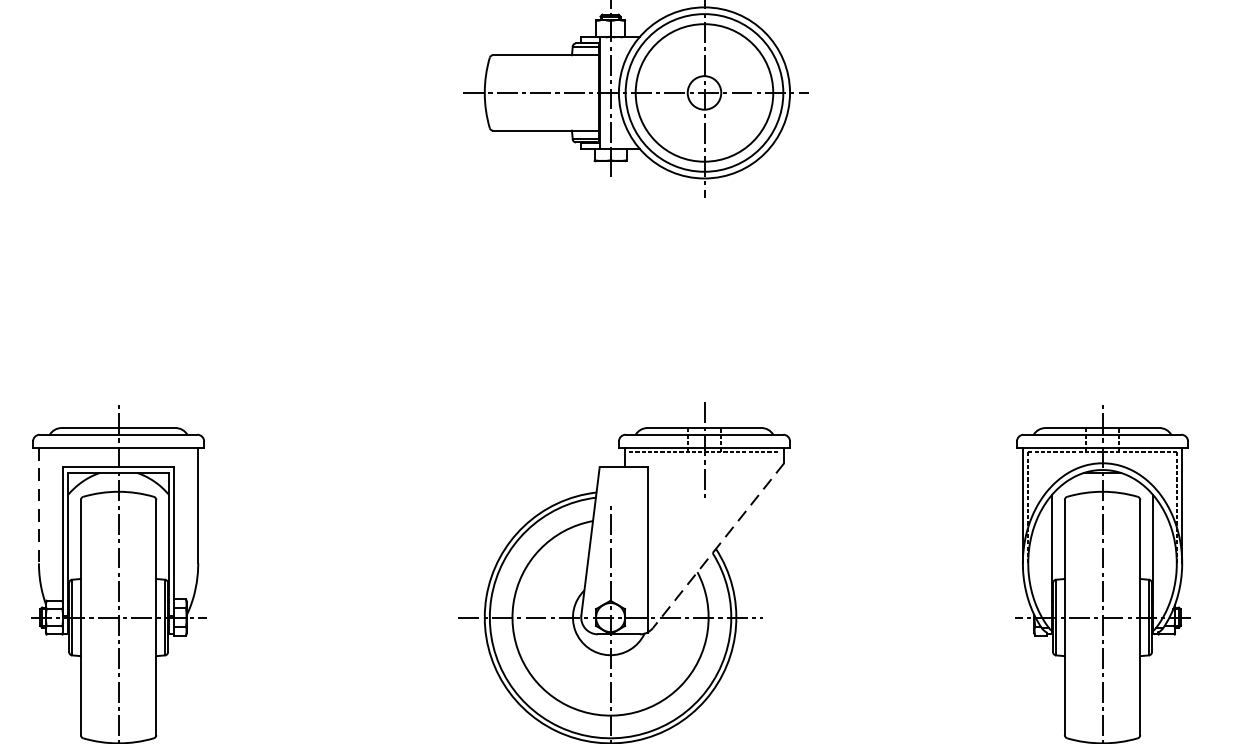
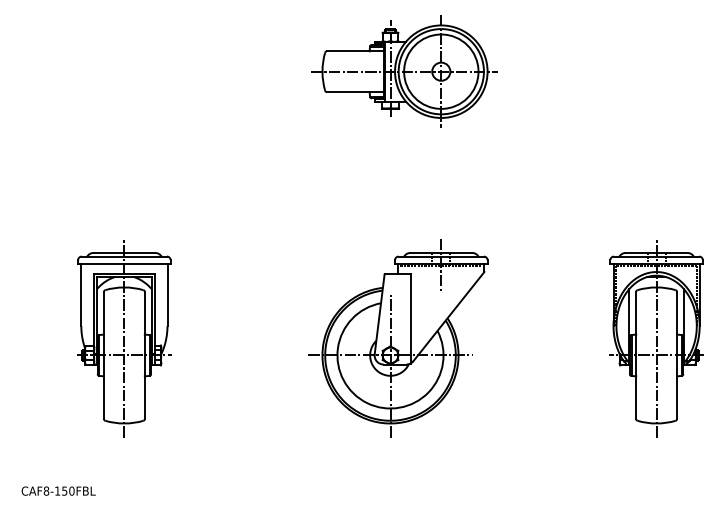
line: (39, 506) -> (81, 295), dashed -> solid
line: (717, 545) -> (448, 316), dashed -> solid

